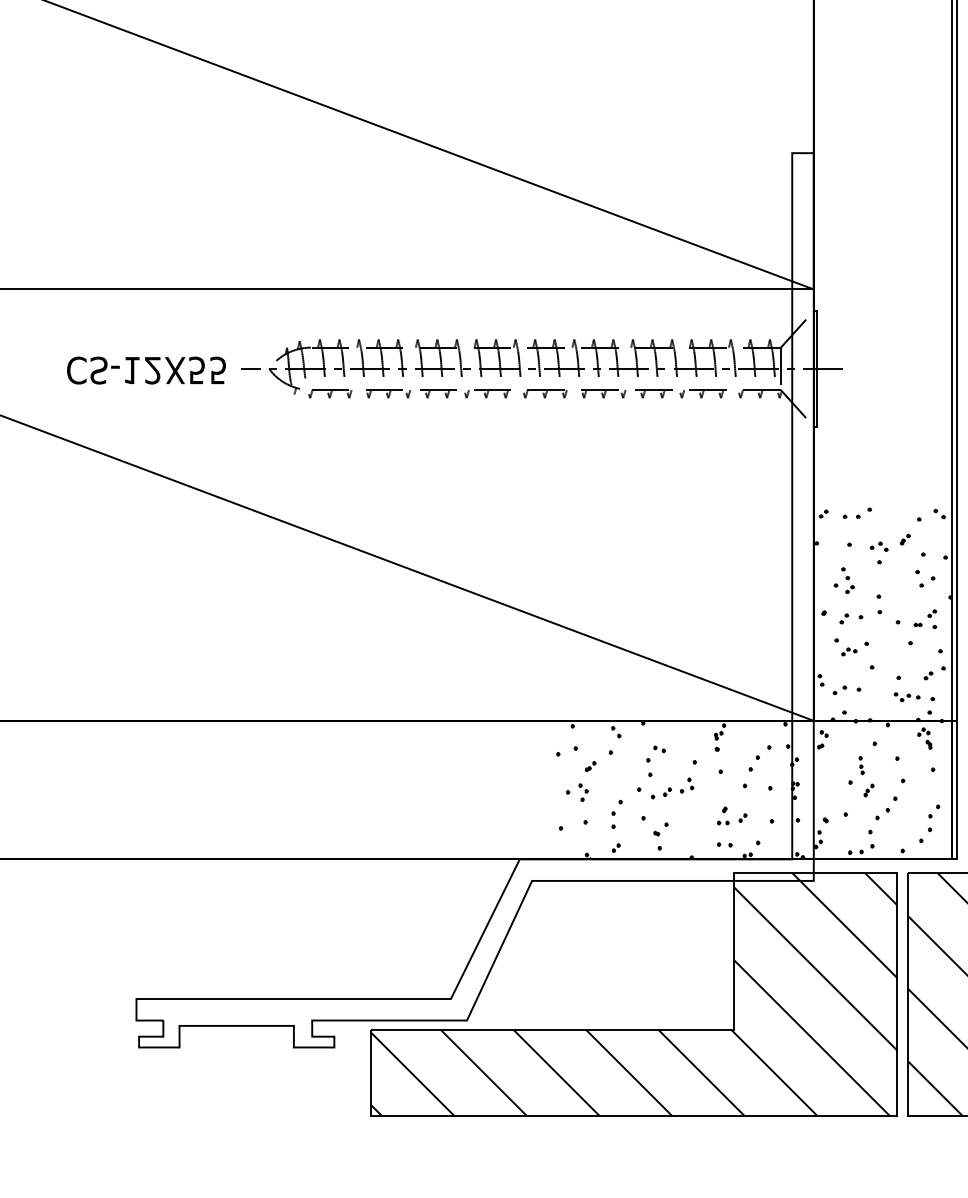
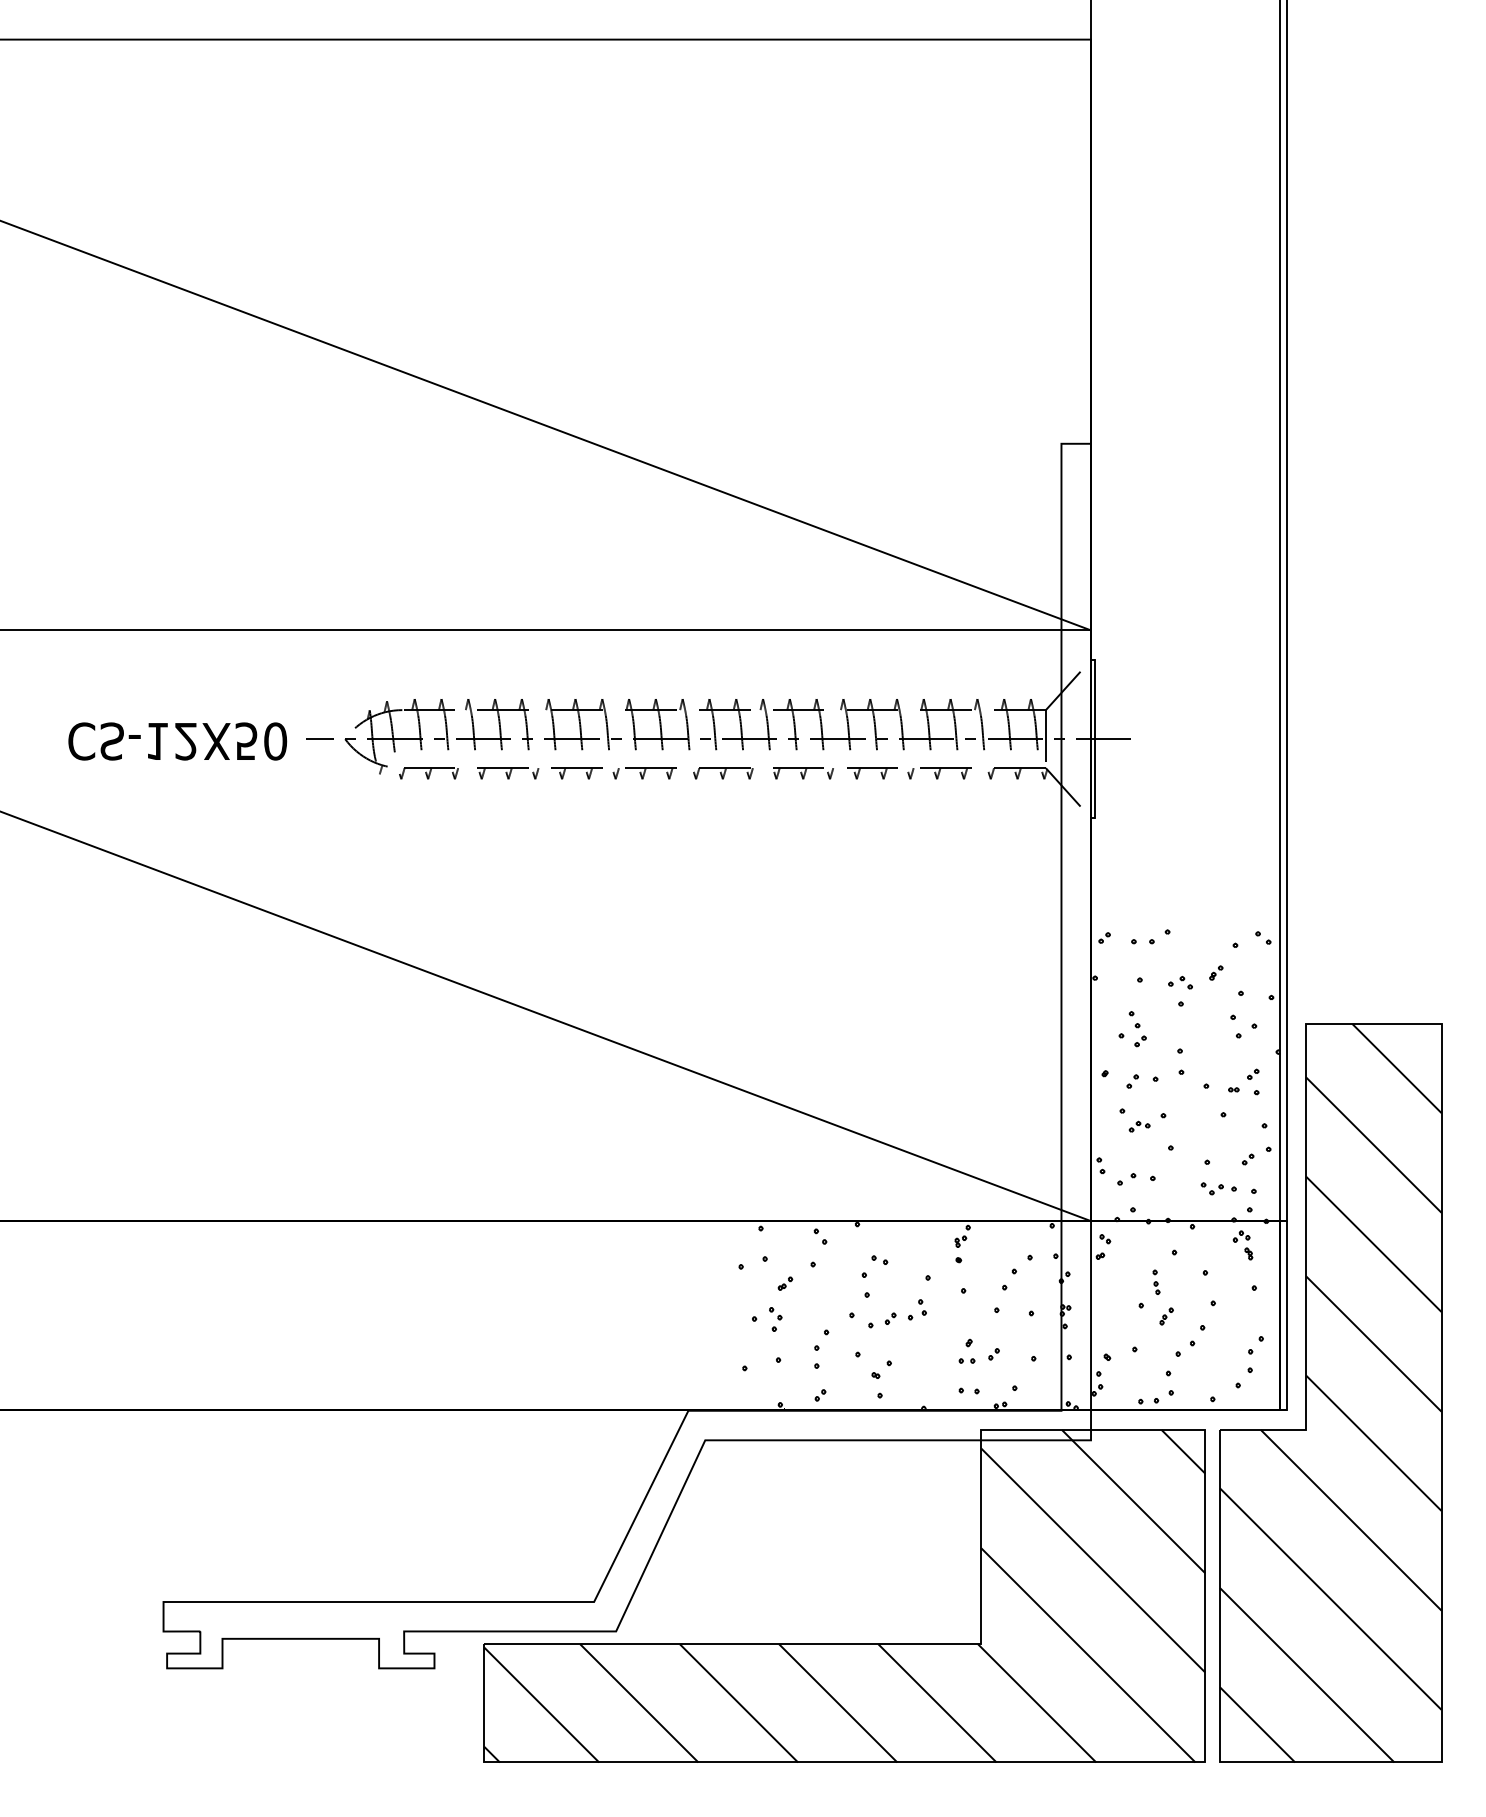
text: (218, 370) -> (275, 741), CS-12X55 -> CS-12X50

